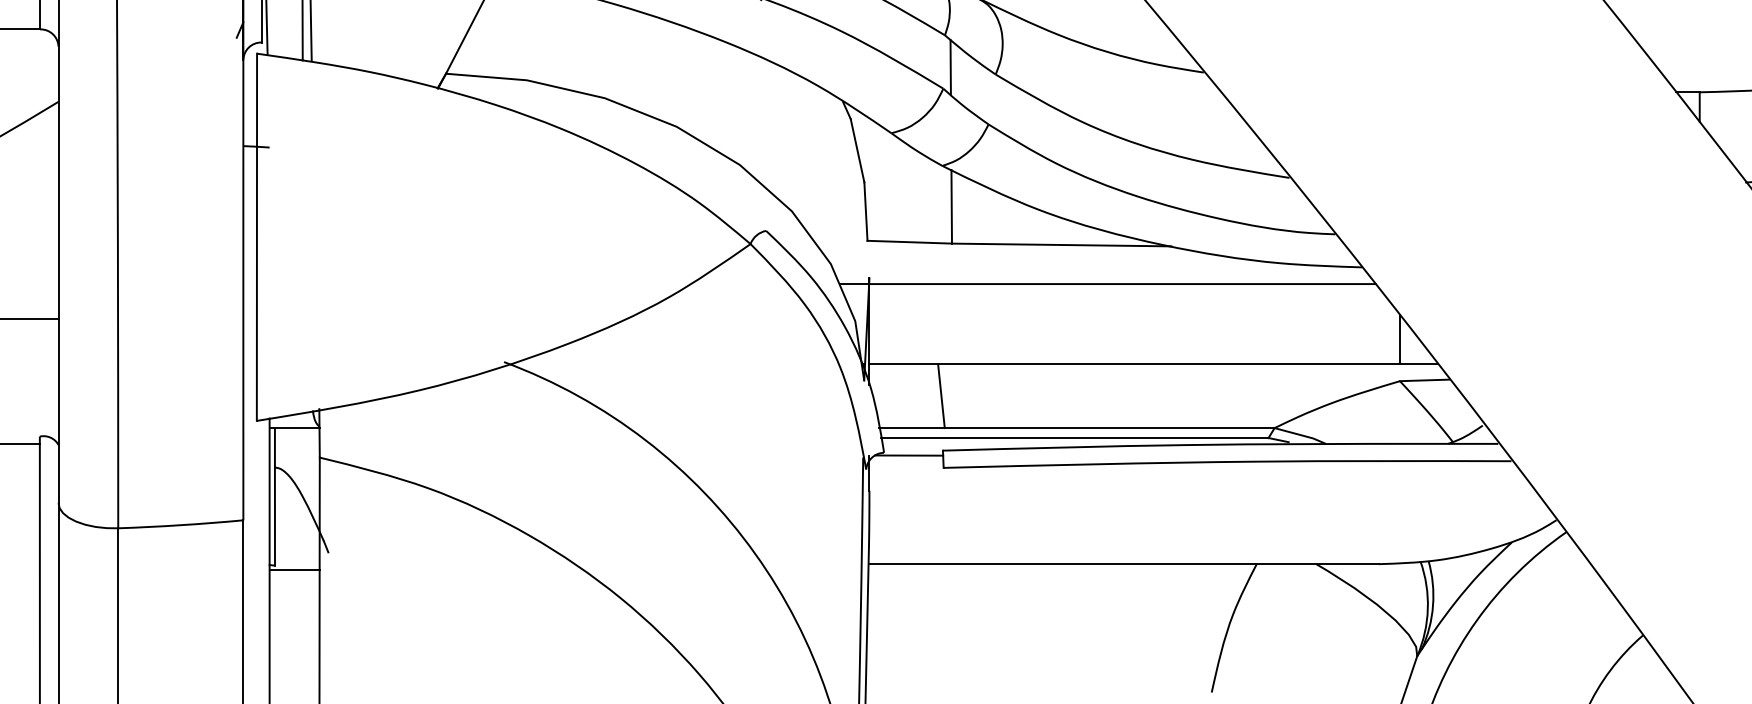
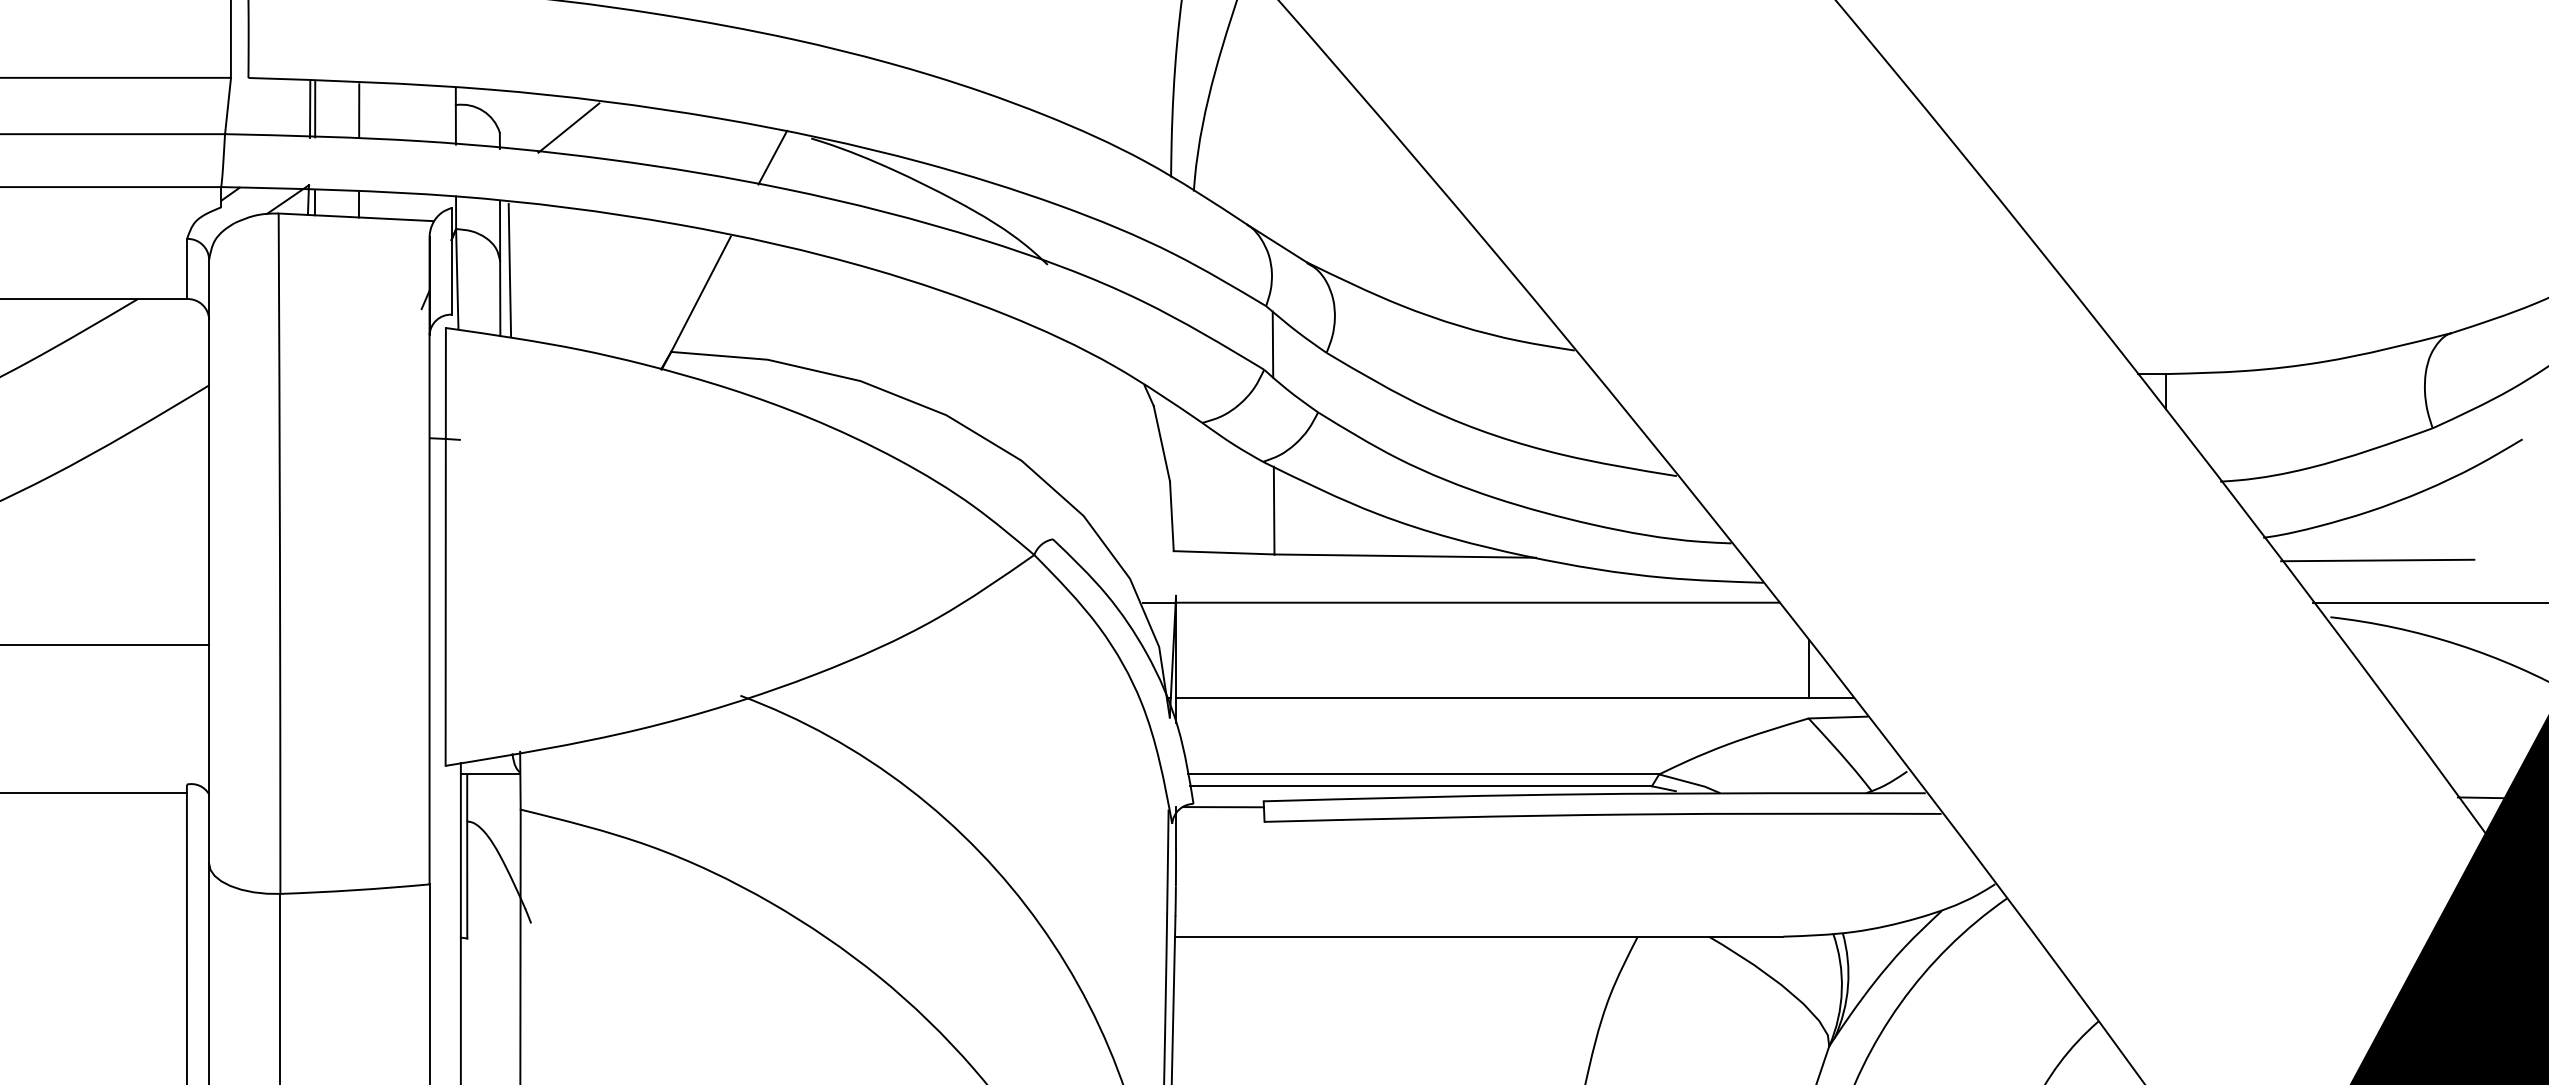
line: (941, 396) -> (1261, 736), removed
line: (294, 569) -> (490, 943), removed

